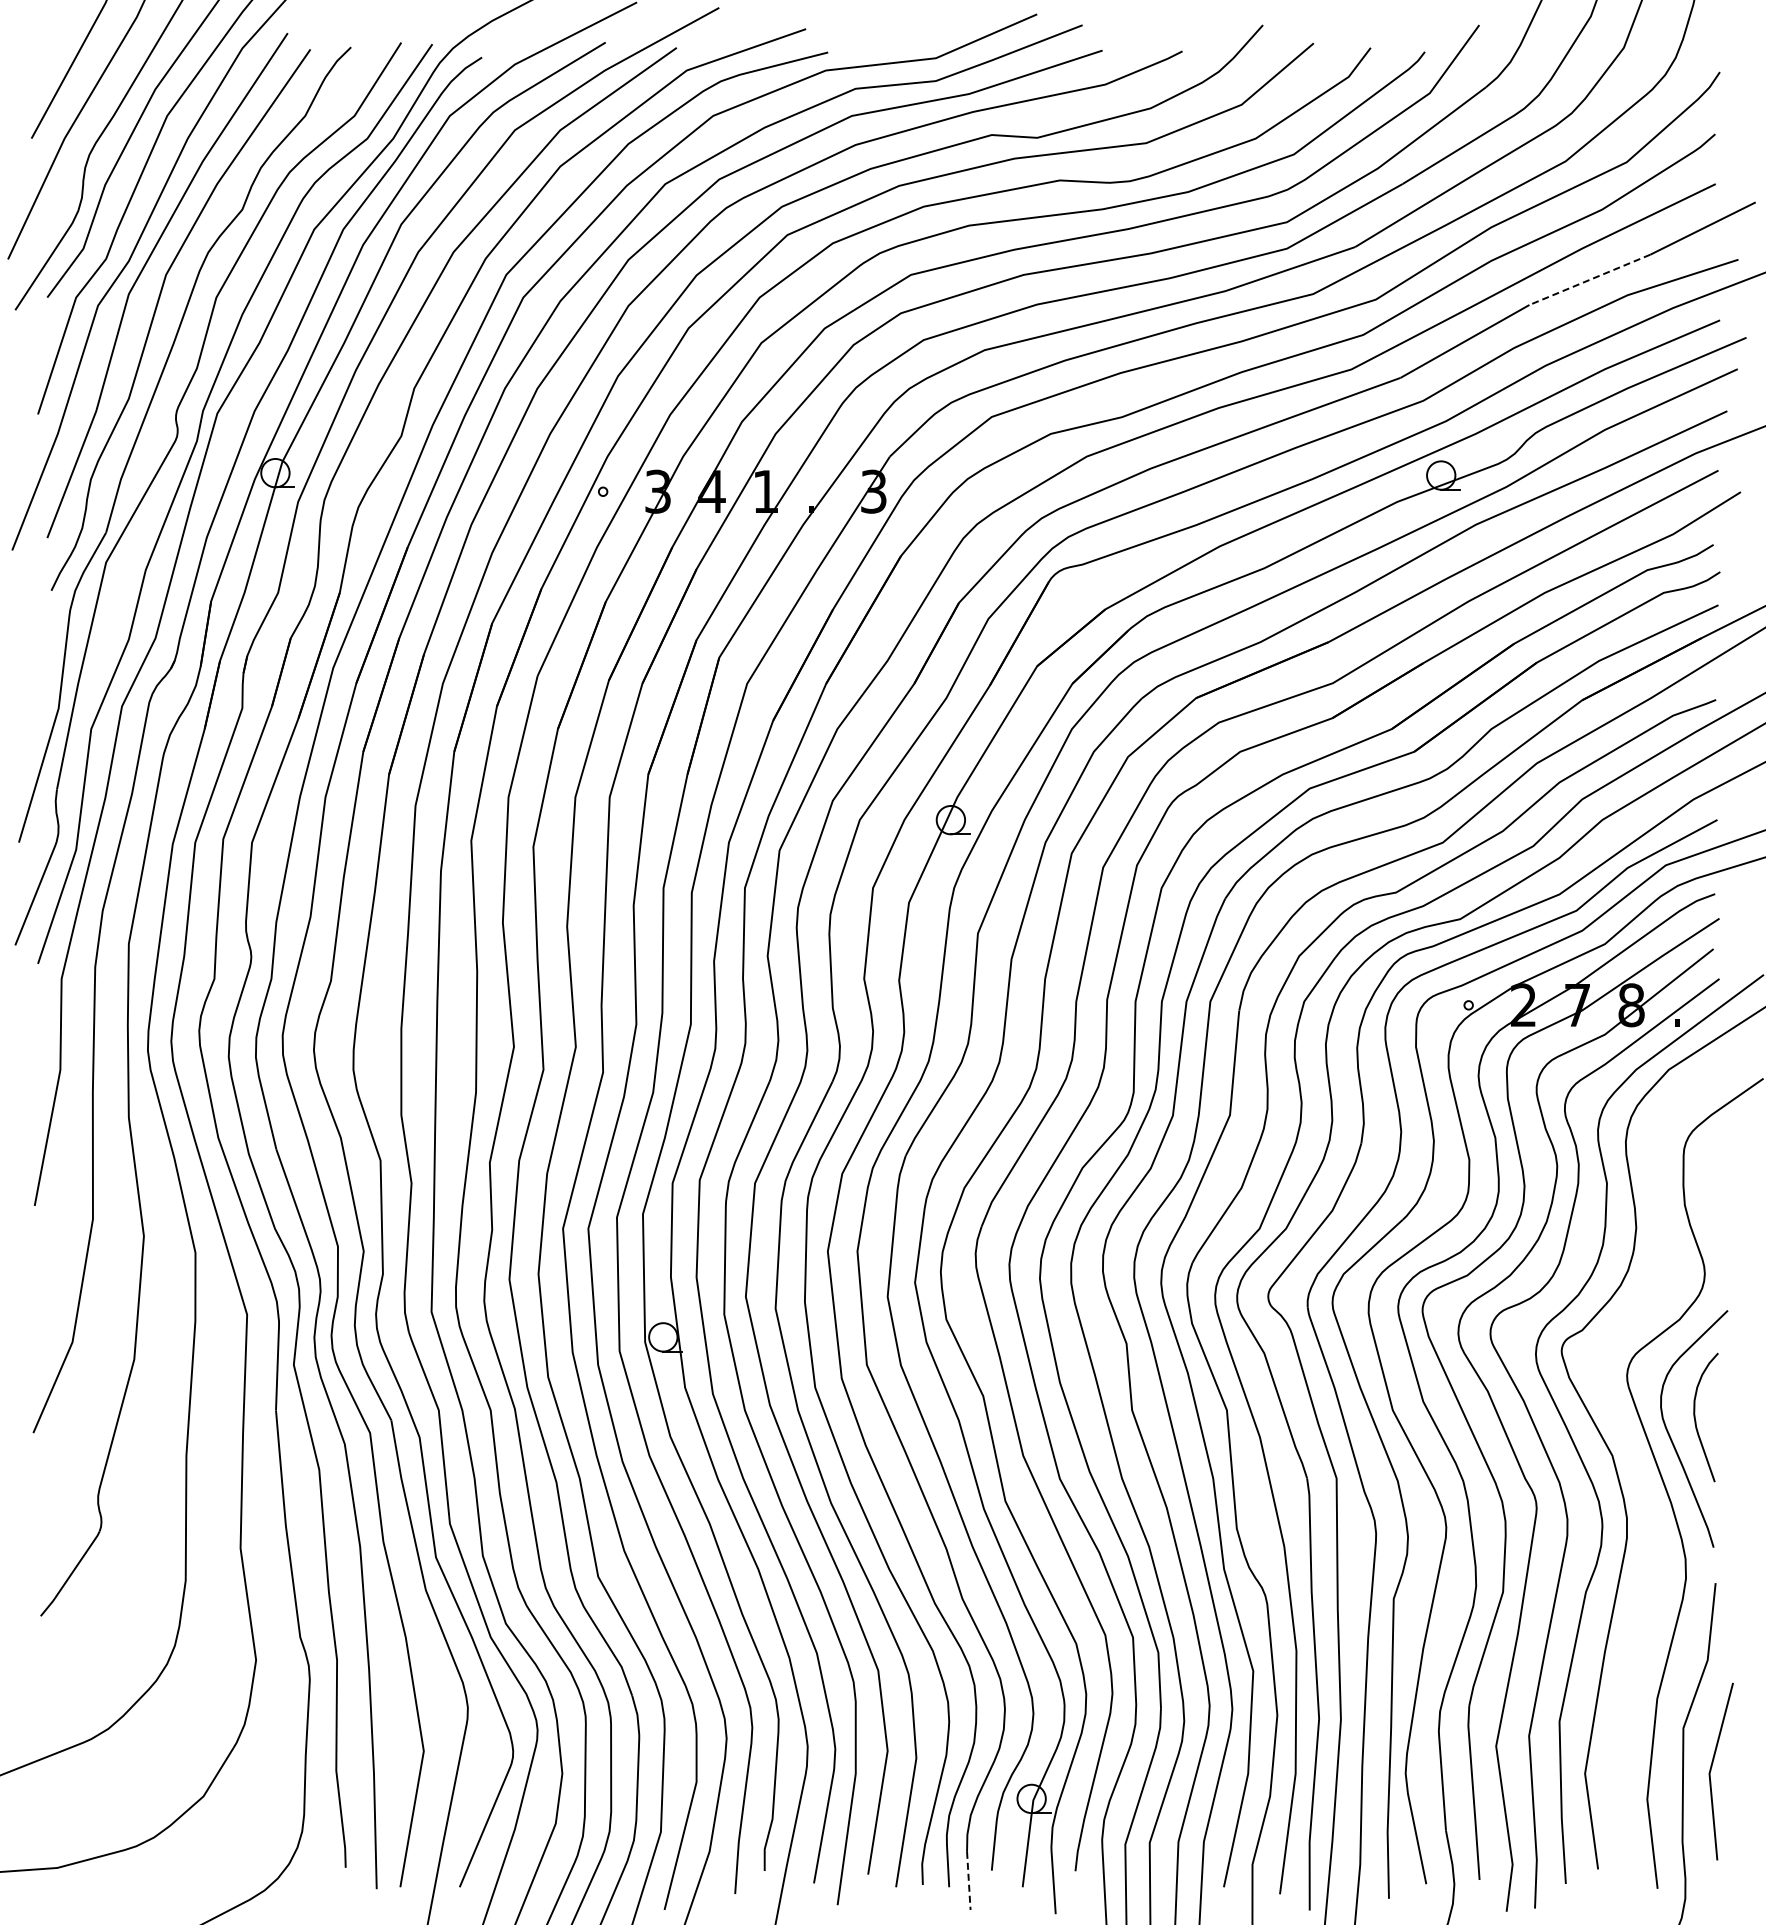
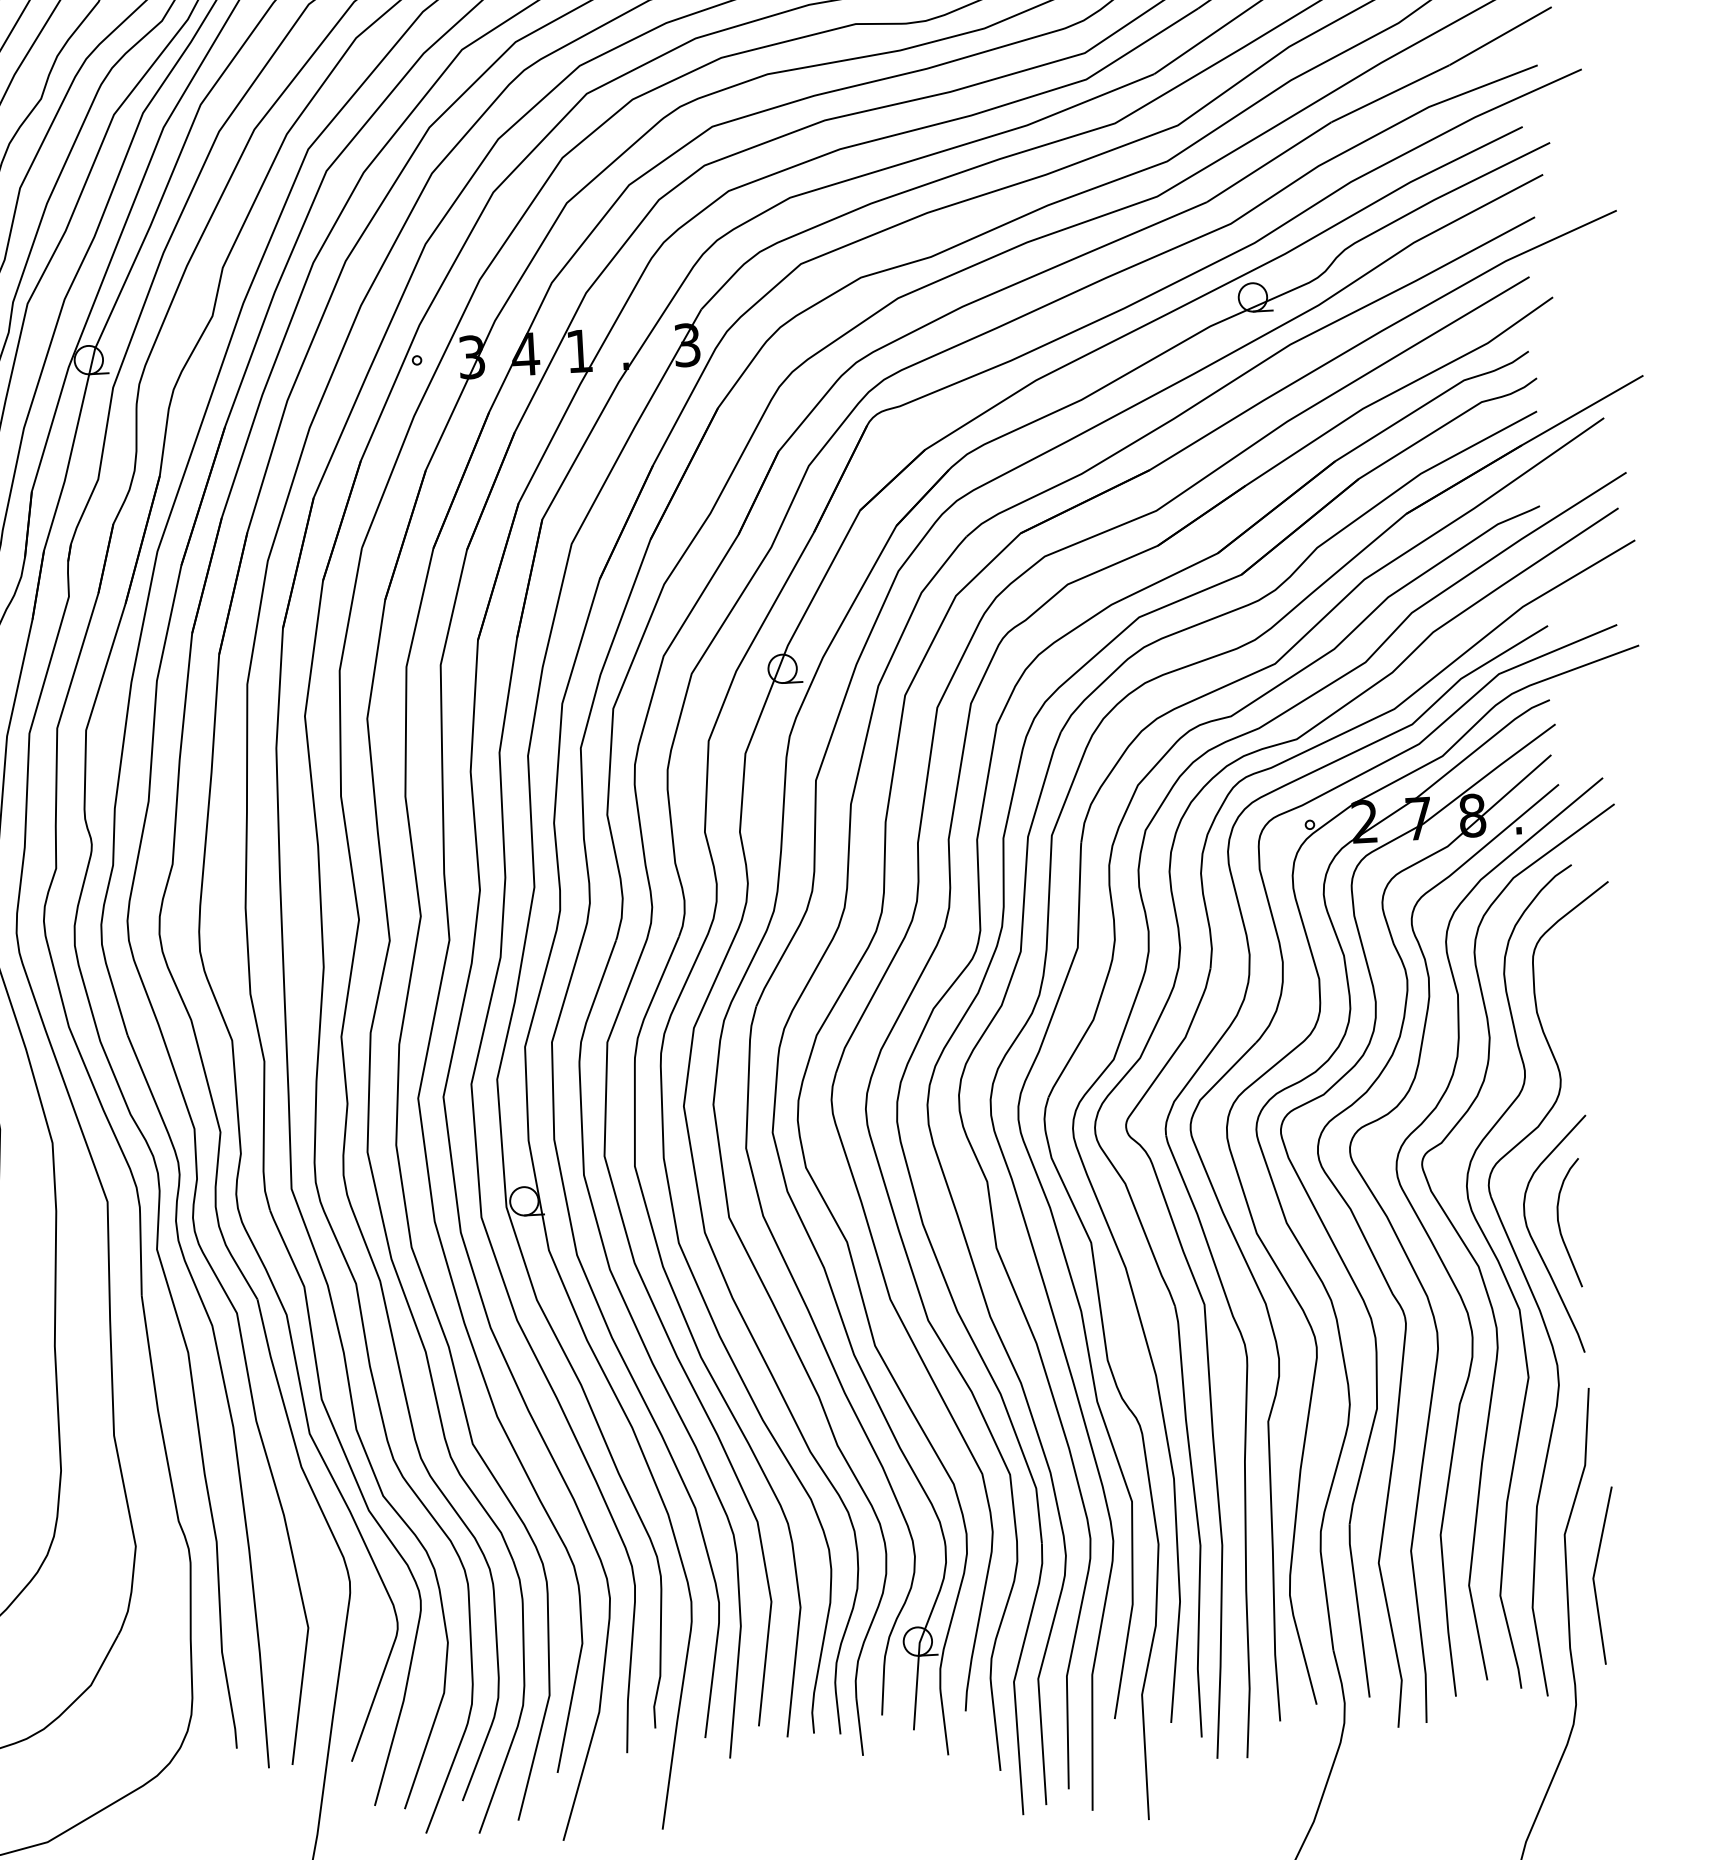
line: (1589, 280) -> (1390, 94), dashed -> solid
curve: (1644, 1480) -> (1512, 1289), added
line: (968, 1881) -> (859, 1727), dashed -> solid

